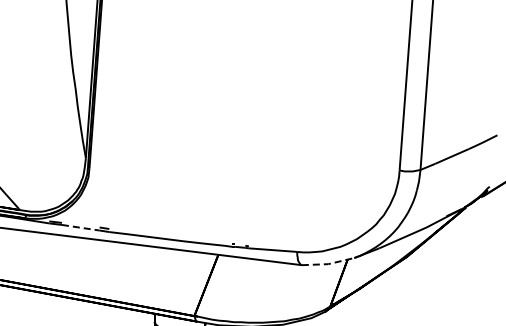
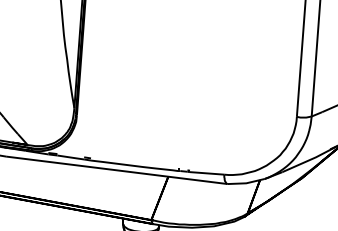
line: (81, 227) -> (71, 157), dashed -> solid
line: (328, 264) -> (246, 183), dashed -> solid

